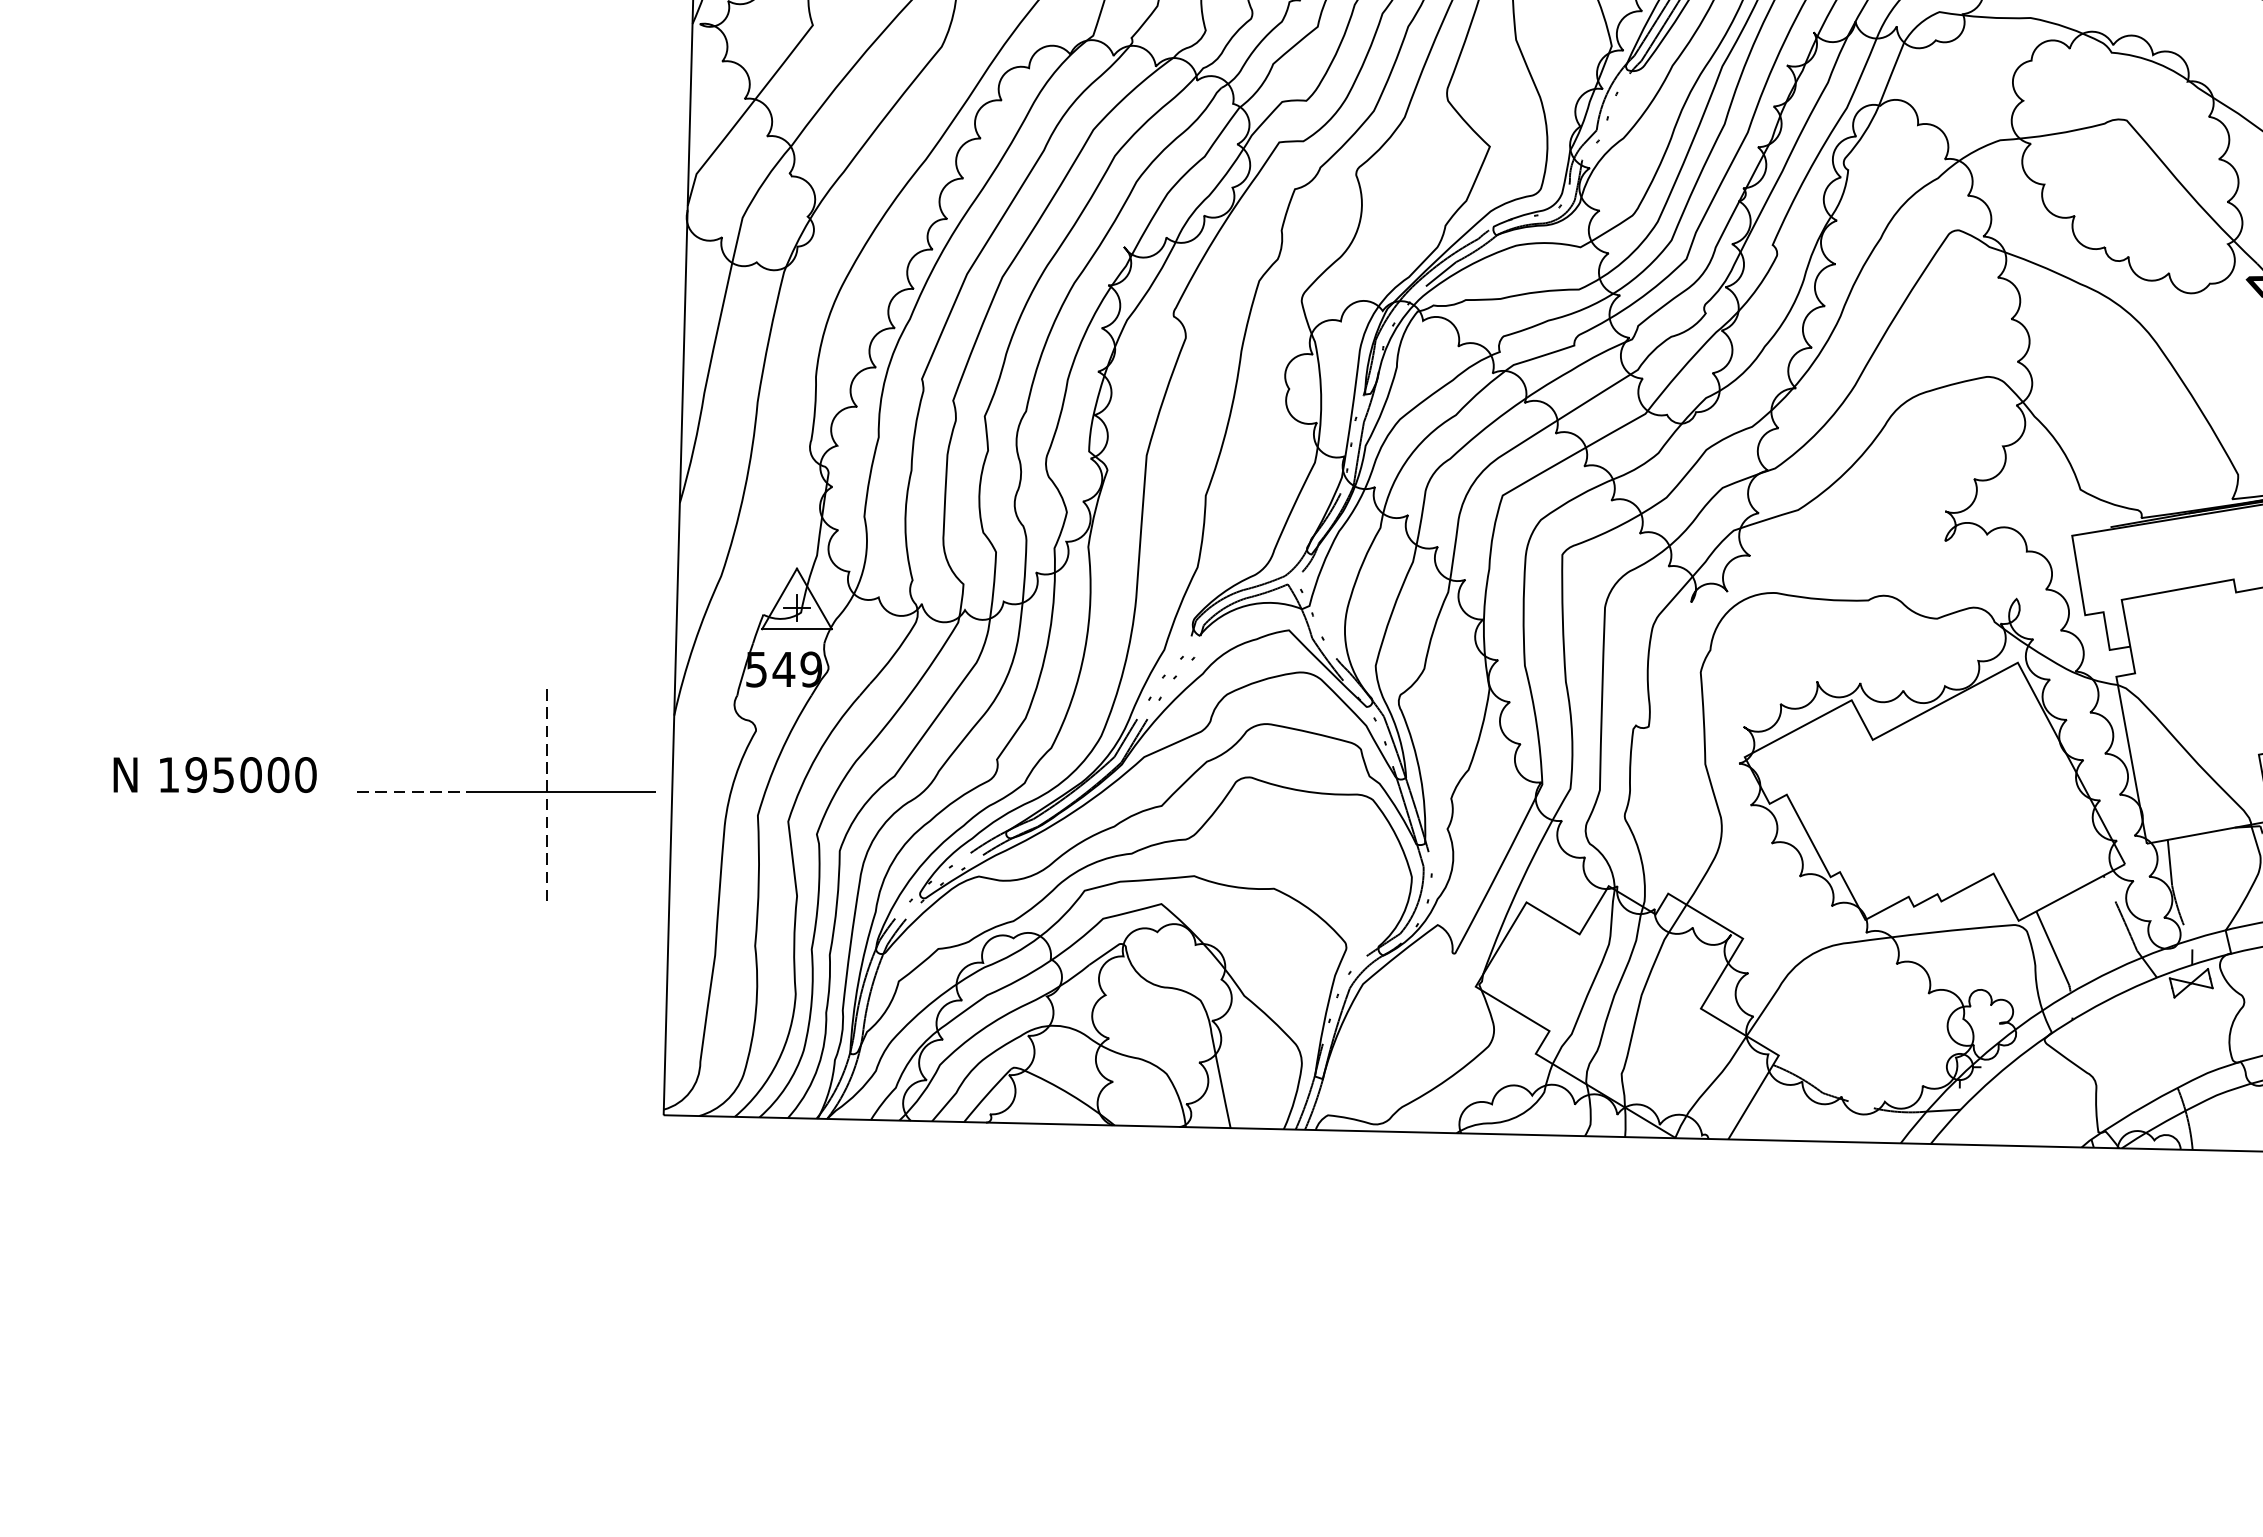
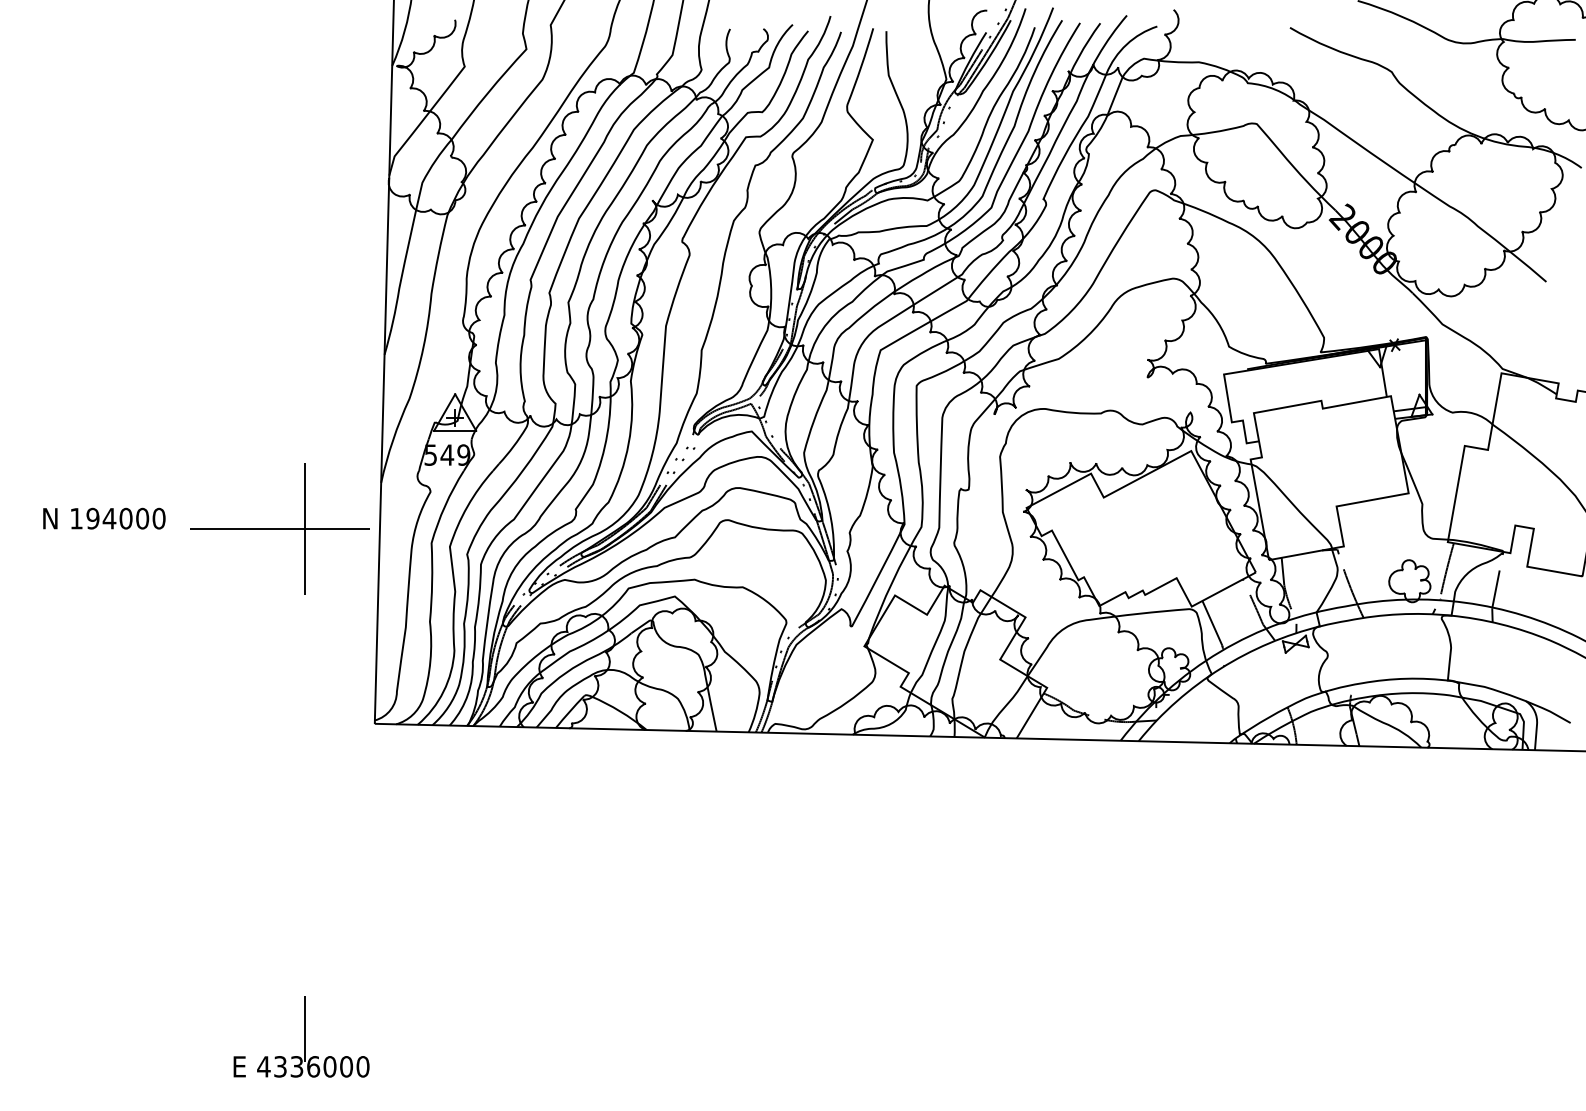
text: (223, 774) -> (109, 518), 195000 -> 194000
line: (411, 792) -> (222, 529), dashed -> solid
line: (547, 792) -> (304, 529), dashed -> solid

